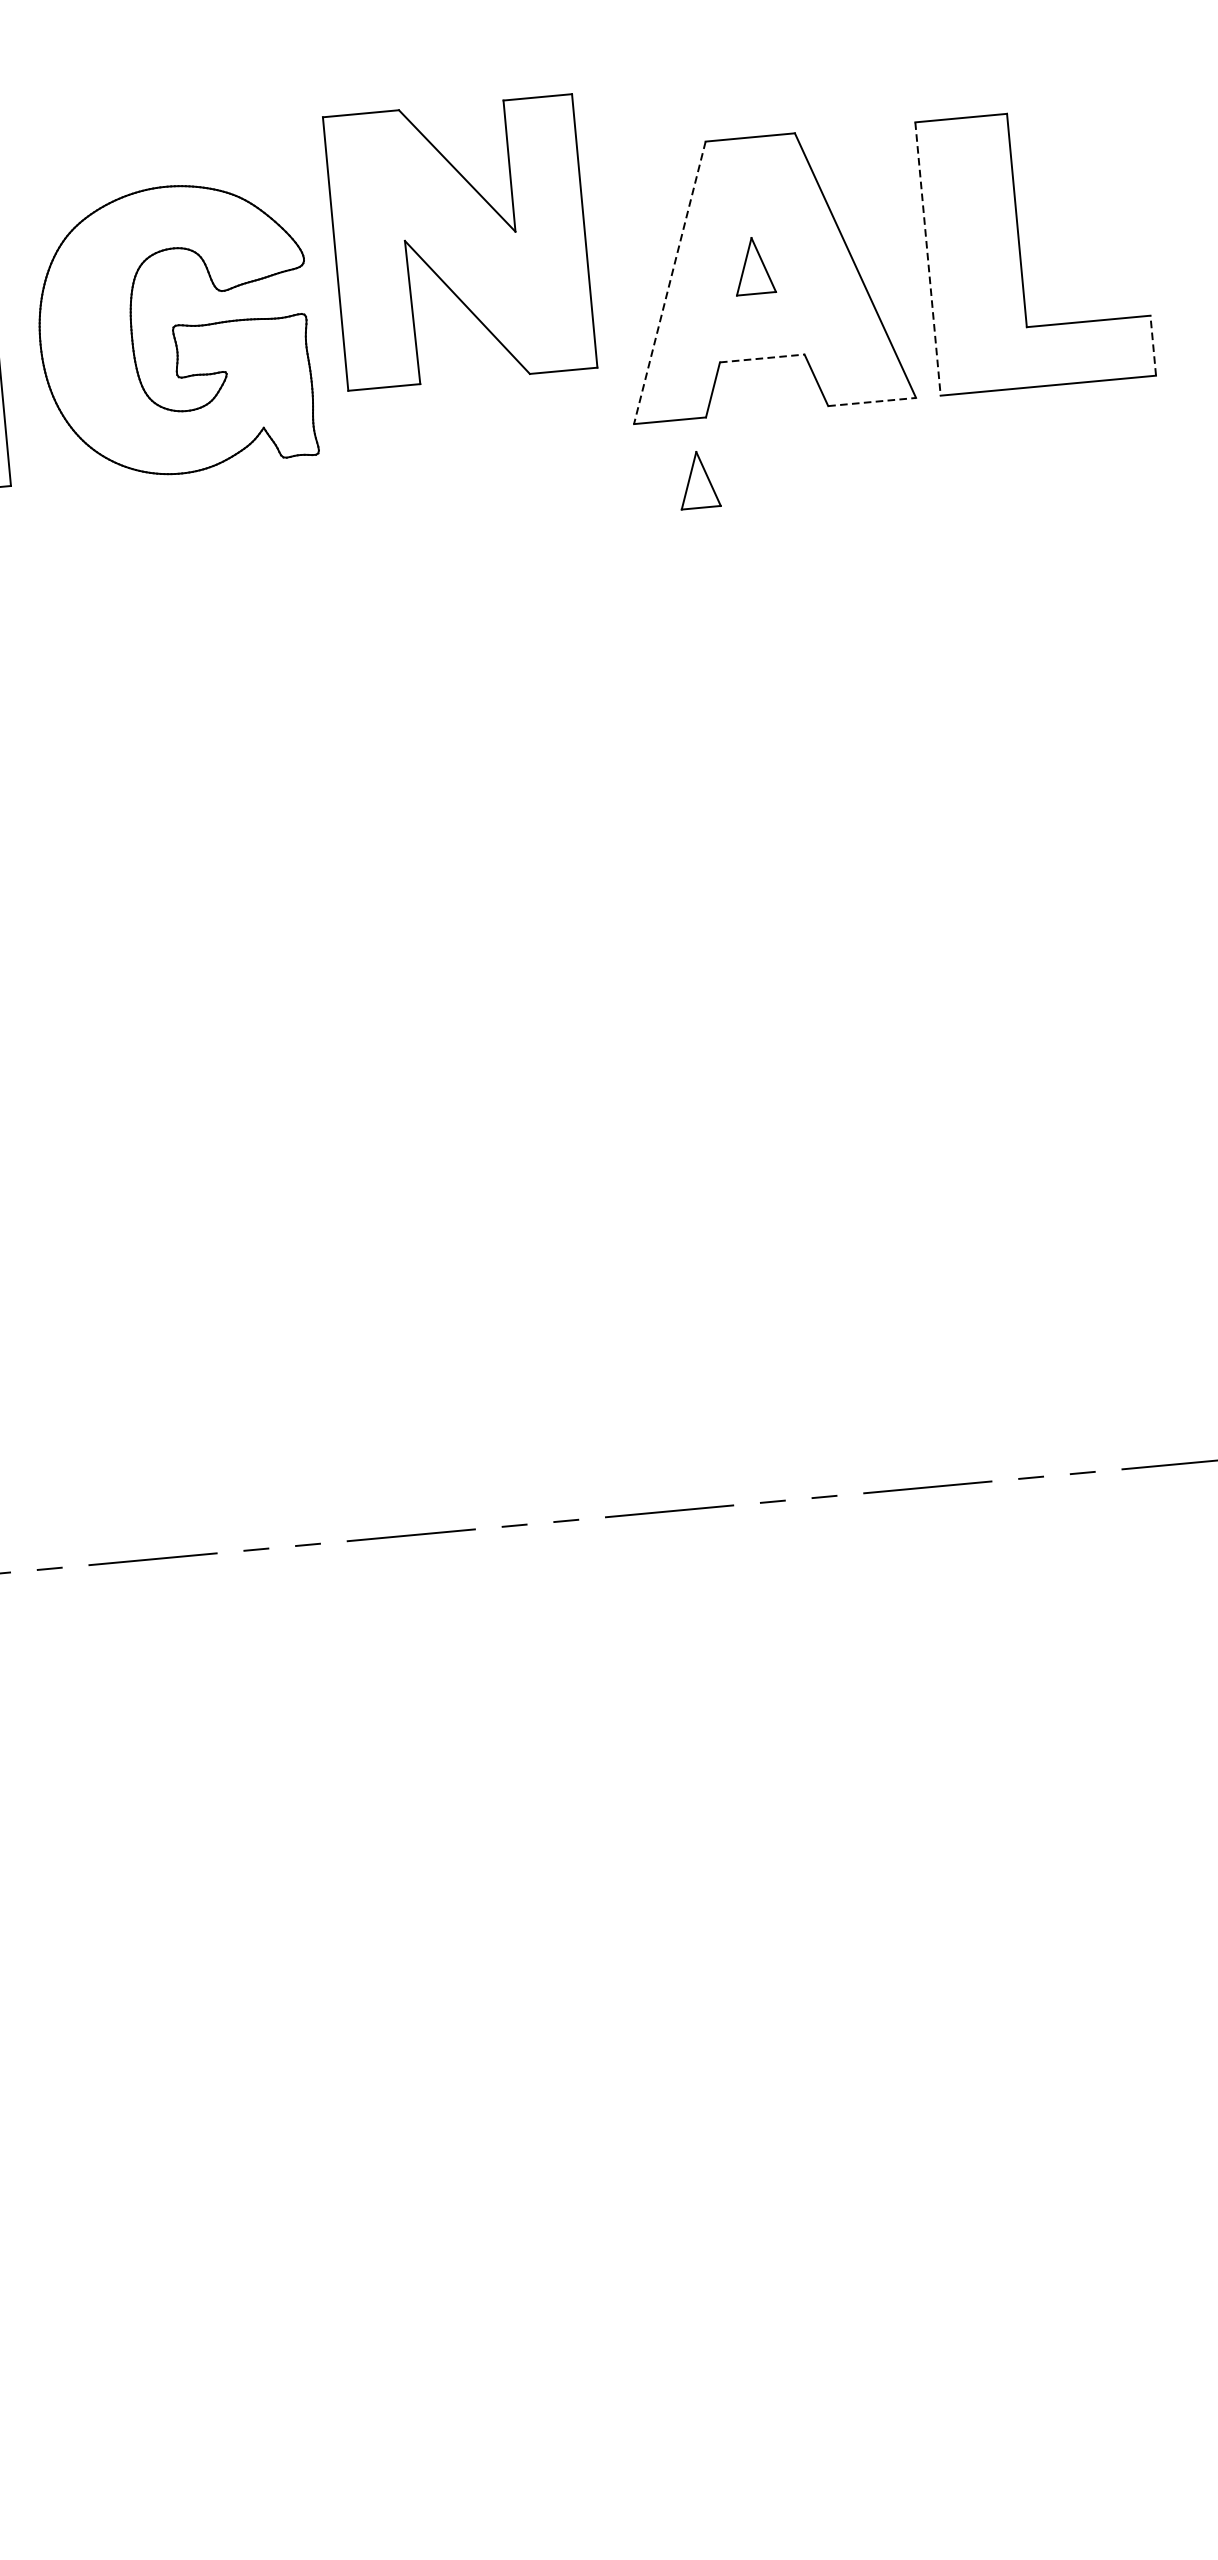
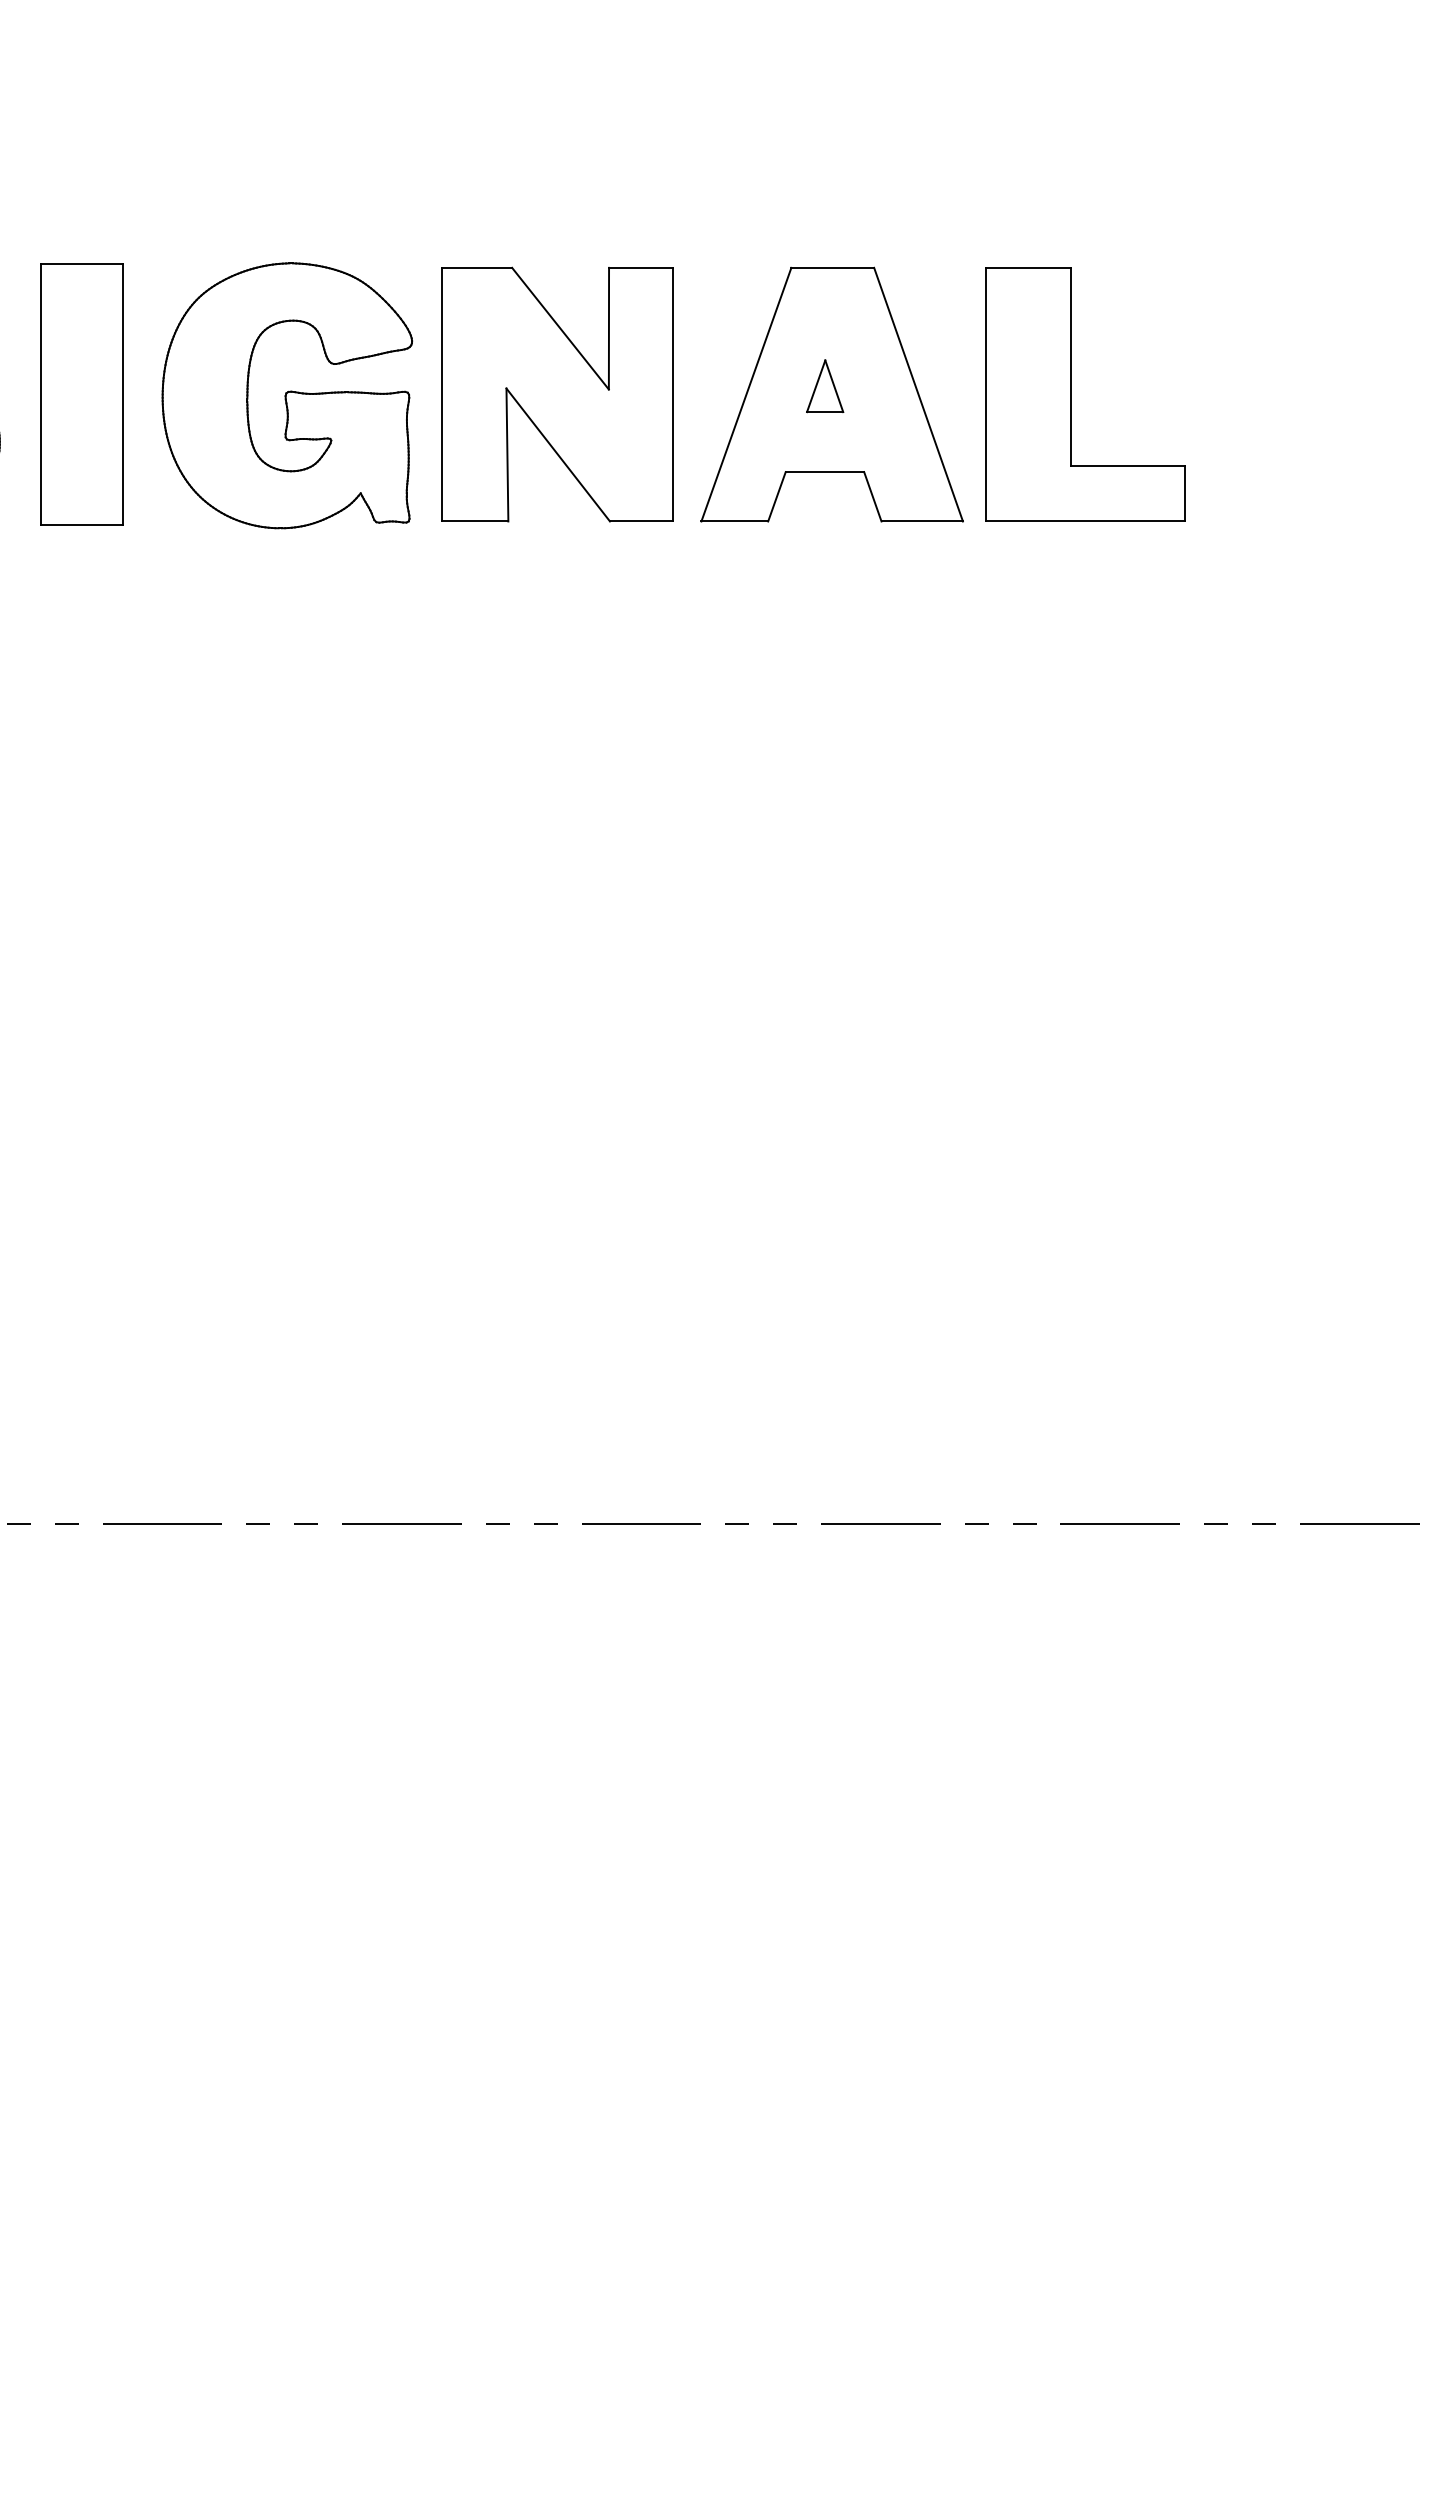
part: (460, 242) -> (557, 394), moved
line: (927, 258) -> (985, 394), dashed -> solid
line: (669, 282) -> (746, 394), dashed -> solid
line: (1153, 345) -> (1185, 493), dashed -> solid
line: (762, 358) -> (825, 472), dashed -> solid
line: (872, 402) -> (922, 521), dashed -> solid
part: (699, 480) -> (756, 578), removed

